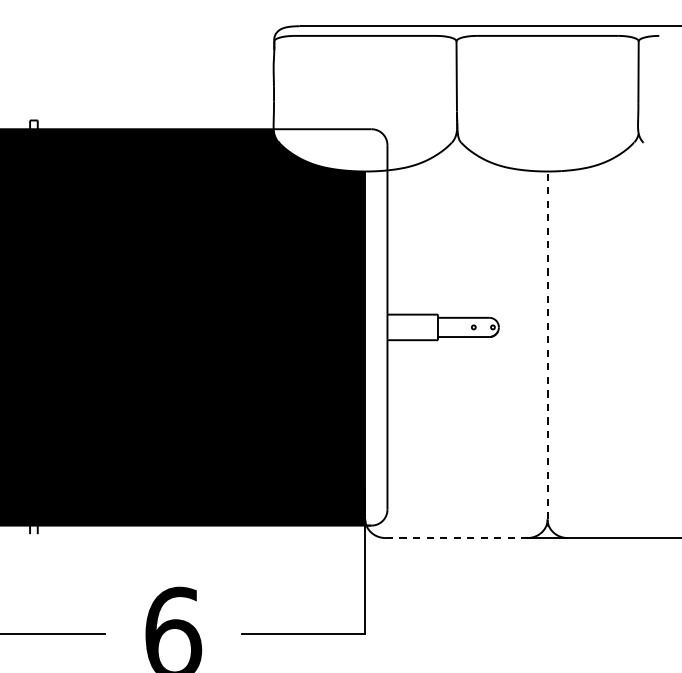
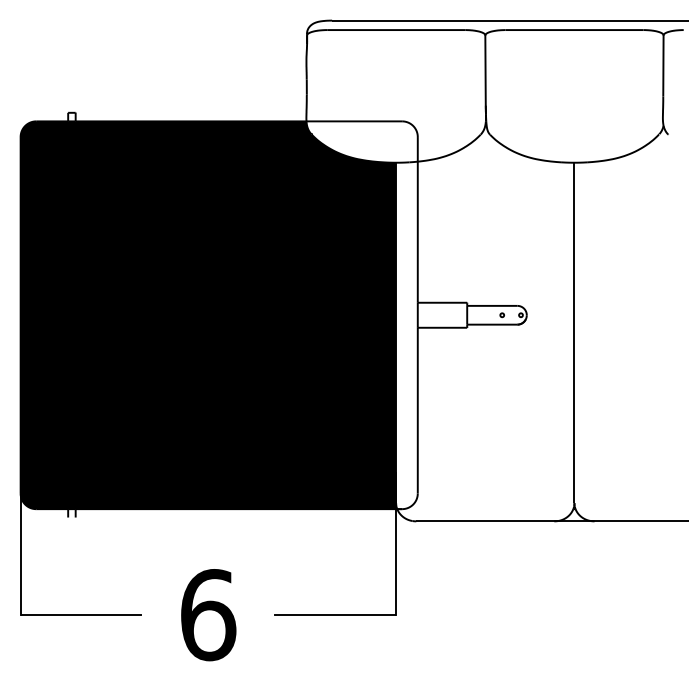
line: (547, 345) -> (574, 332), dashed -> solid
line: (456, 538) -> (485, 521), dashed -> solid

